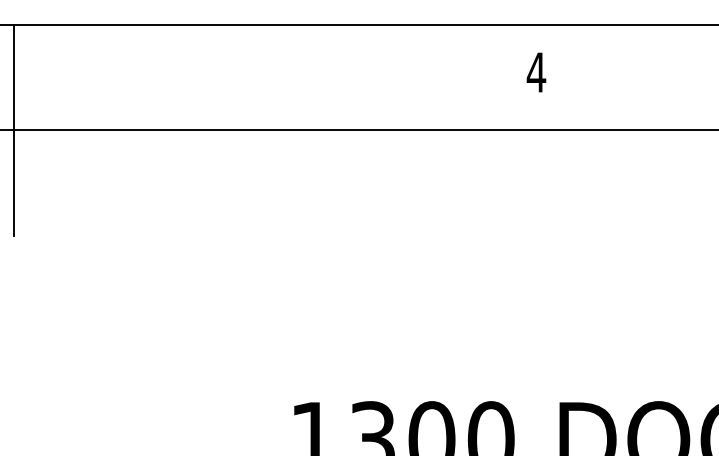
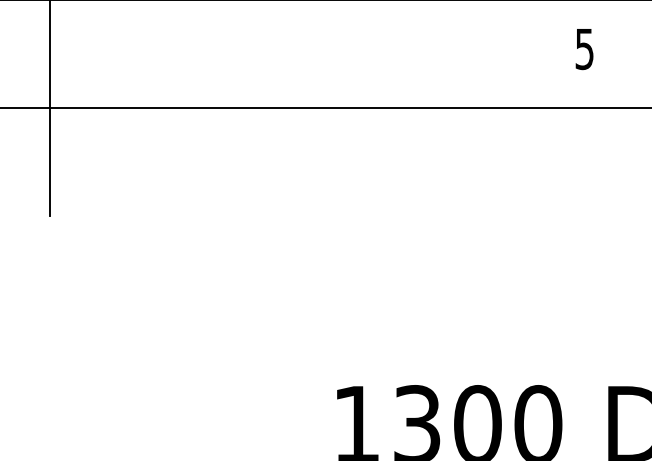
text: (536, 72) -> (584, 49), 4 -> 5

